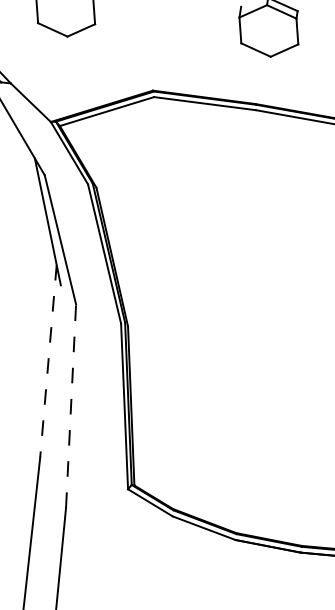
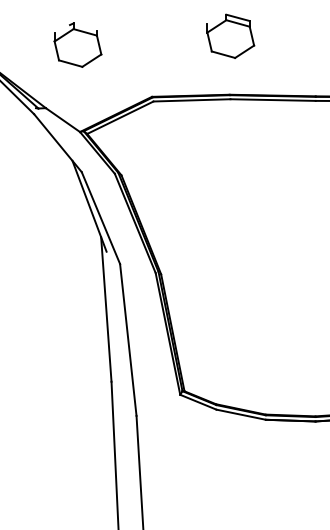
line: (48, 361) -> (106, 309), dashed -> solid
line: (71, 405) -> (128, 339), dashed -> solid

